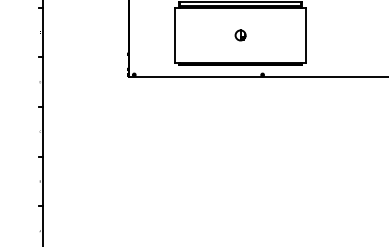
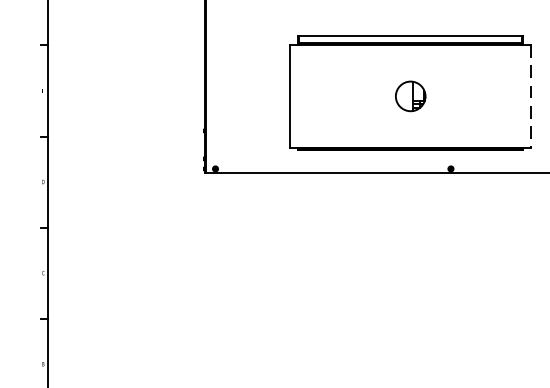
part: (240, 35) -> (410, 96), size x1.6
line: (306, 35) -> (531, 96), solid -> dashed

